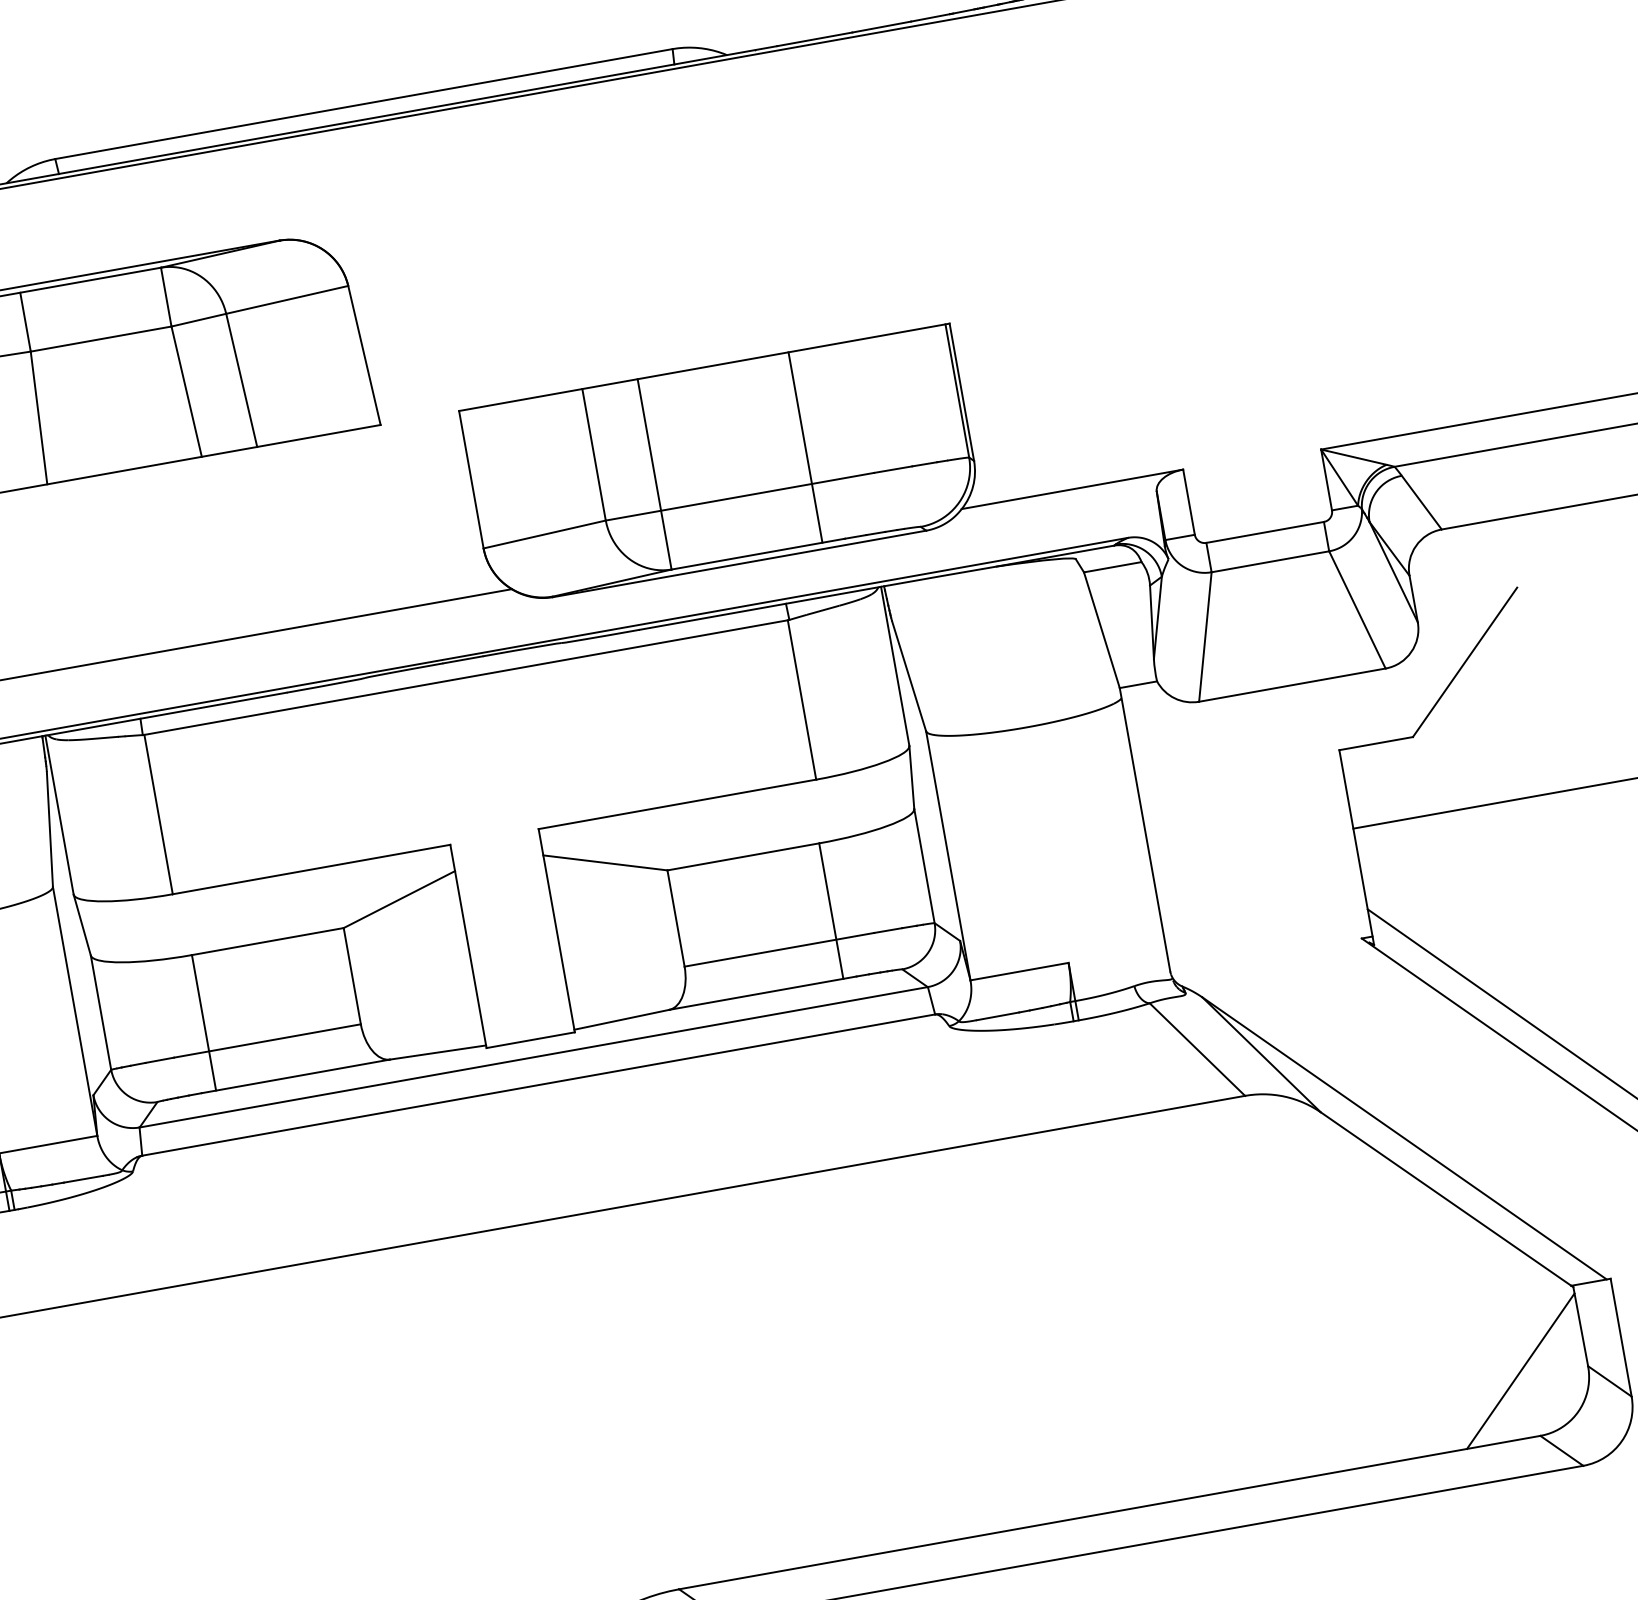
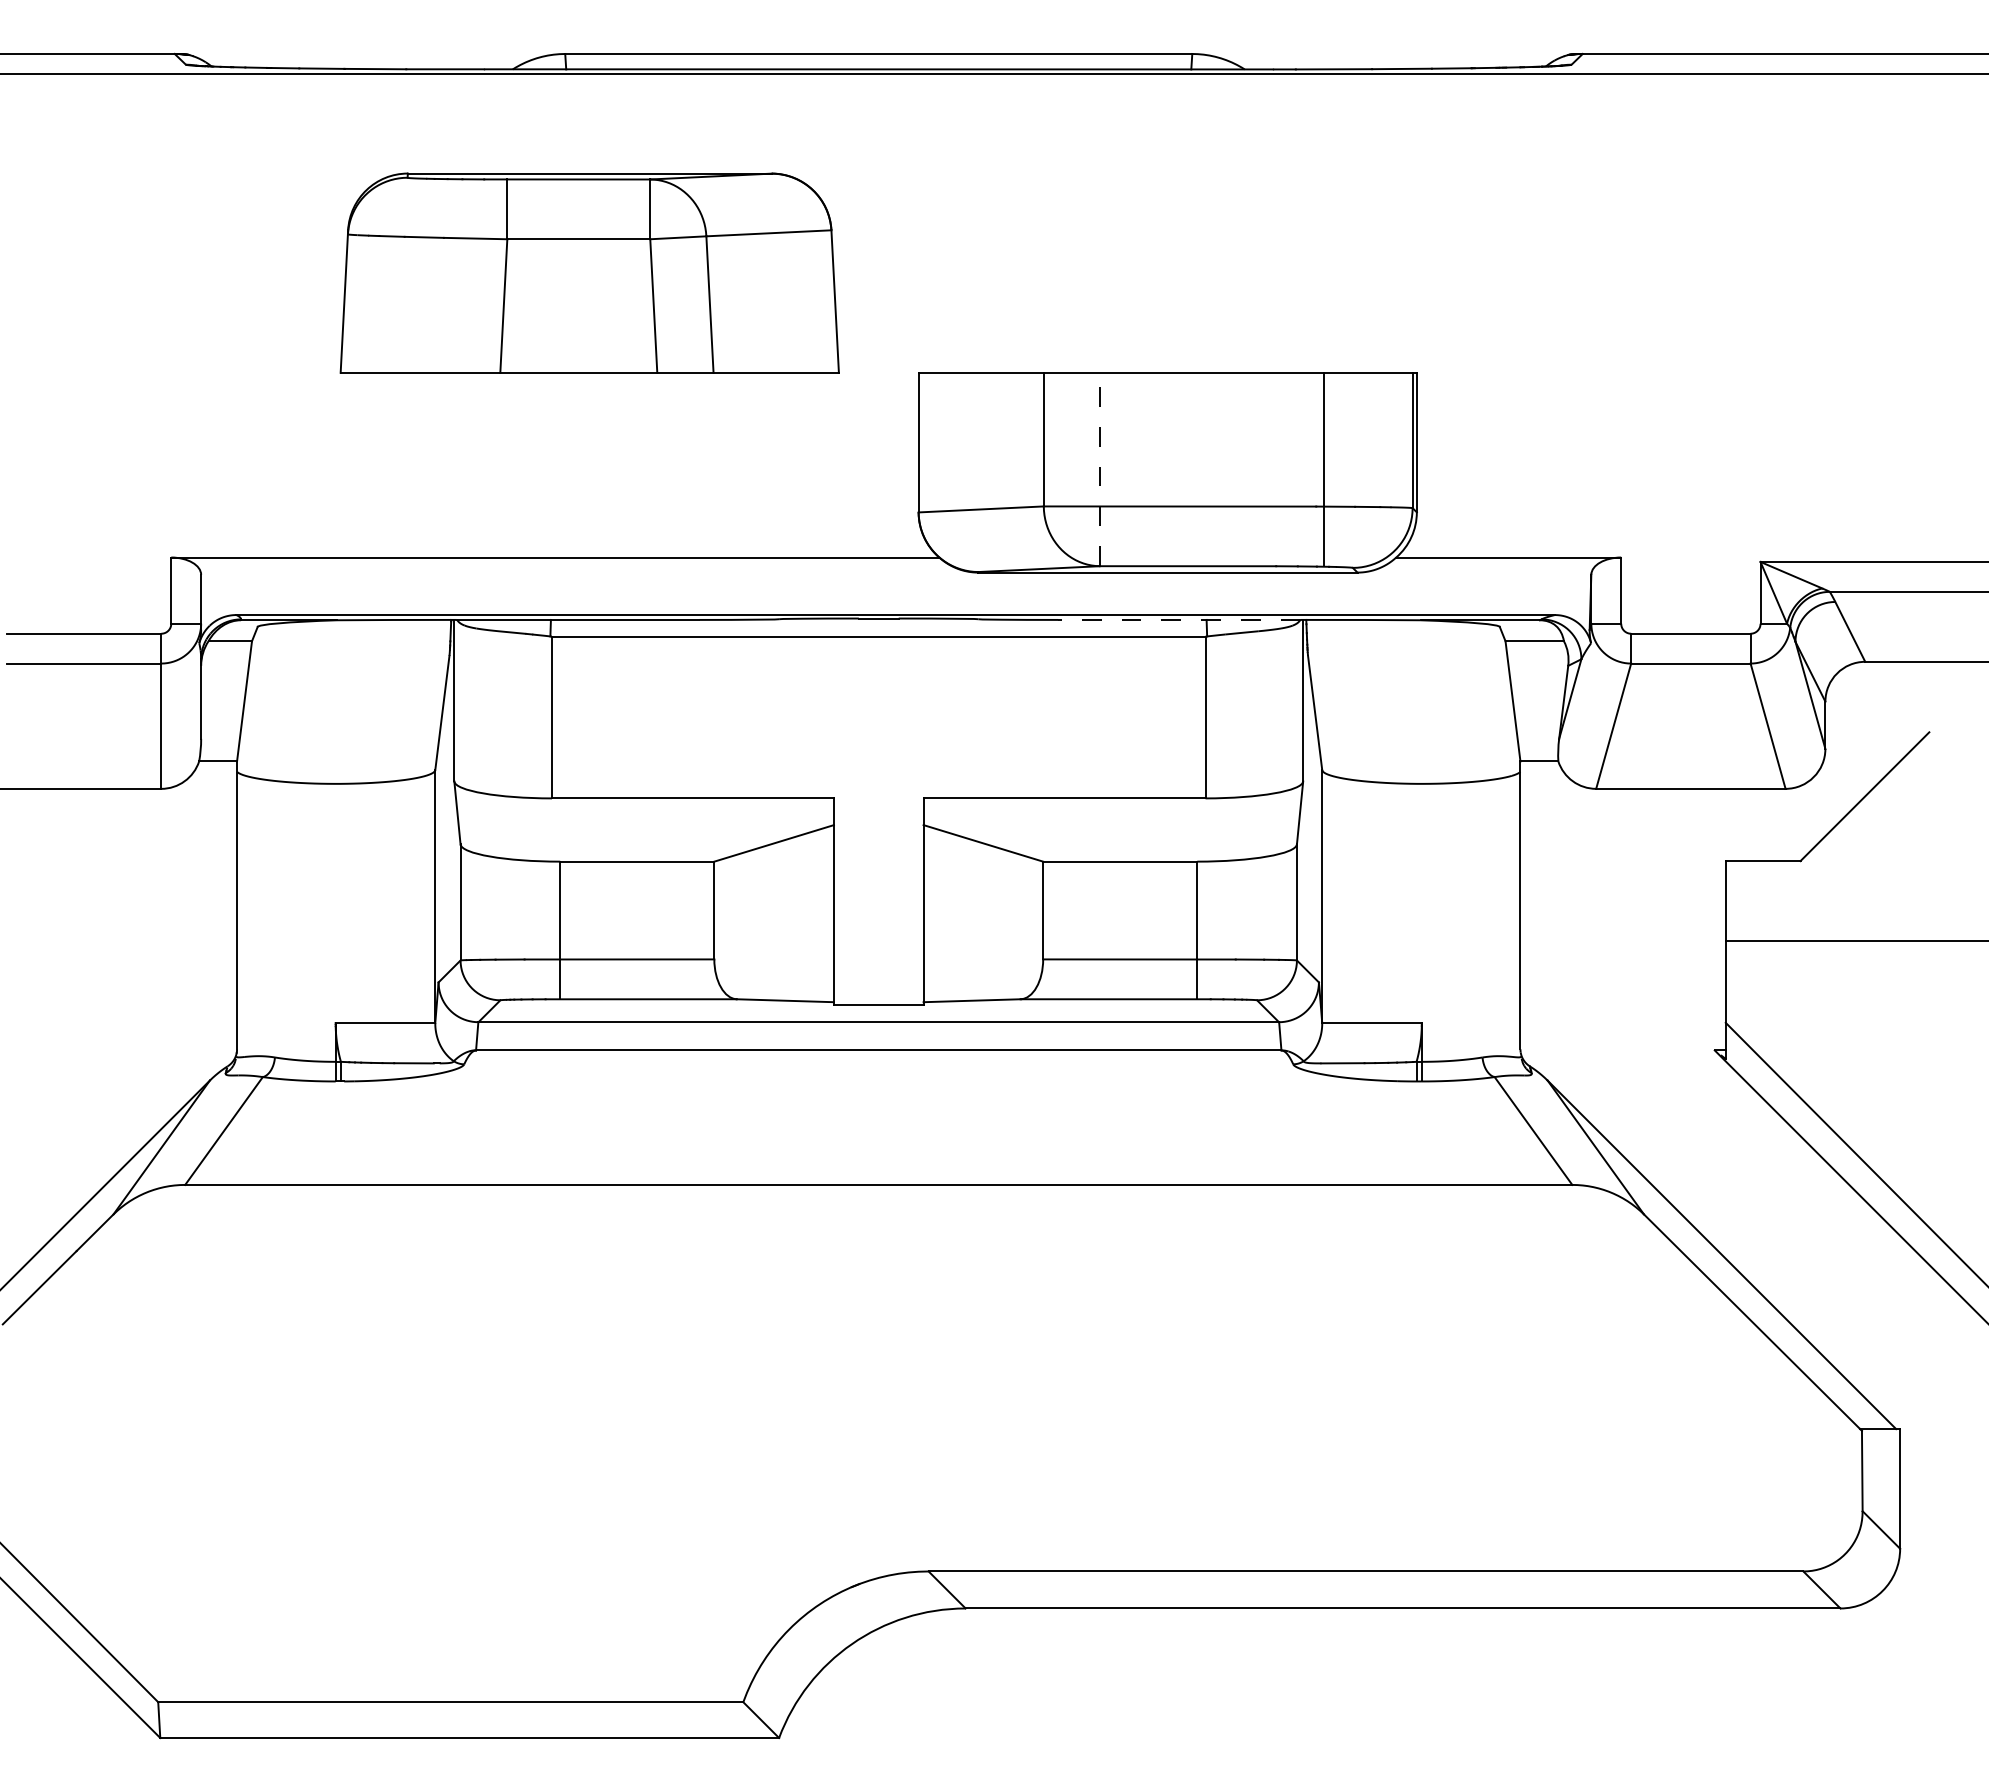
line: (805, 447) -> (1324, 469), moved
line: (654, 474) -> (1099, 469), solid -> dashed
line: (759, 608) -> (1179, 619), solid -> dashed
line: (1520, 1371) -> (1795, 1504), removed

